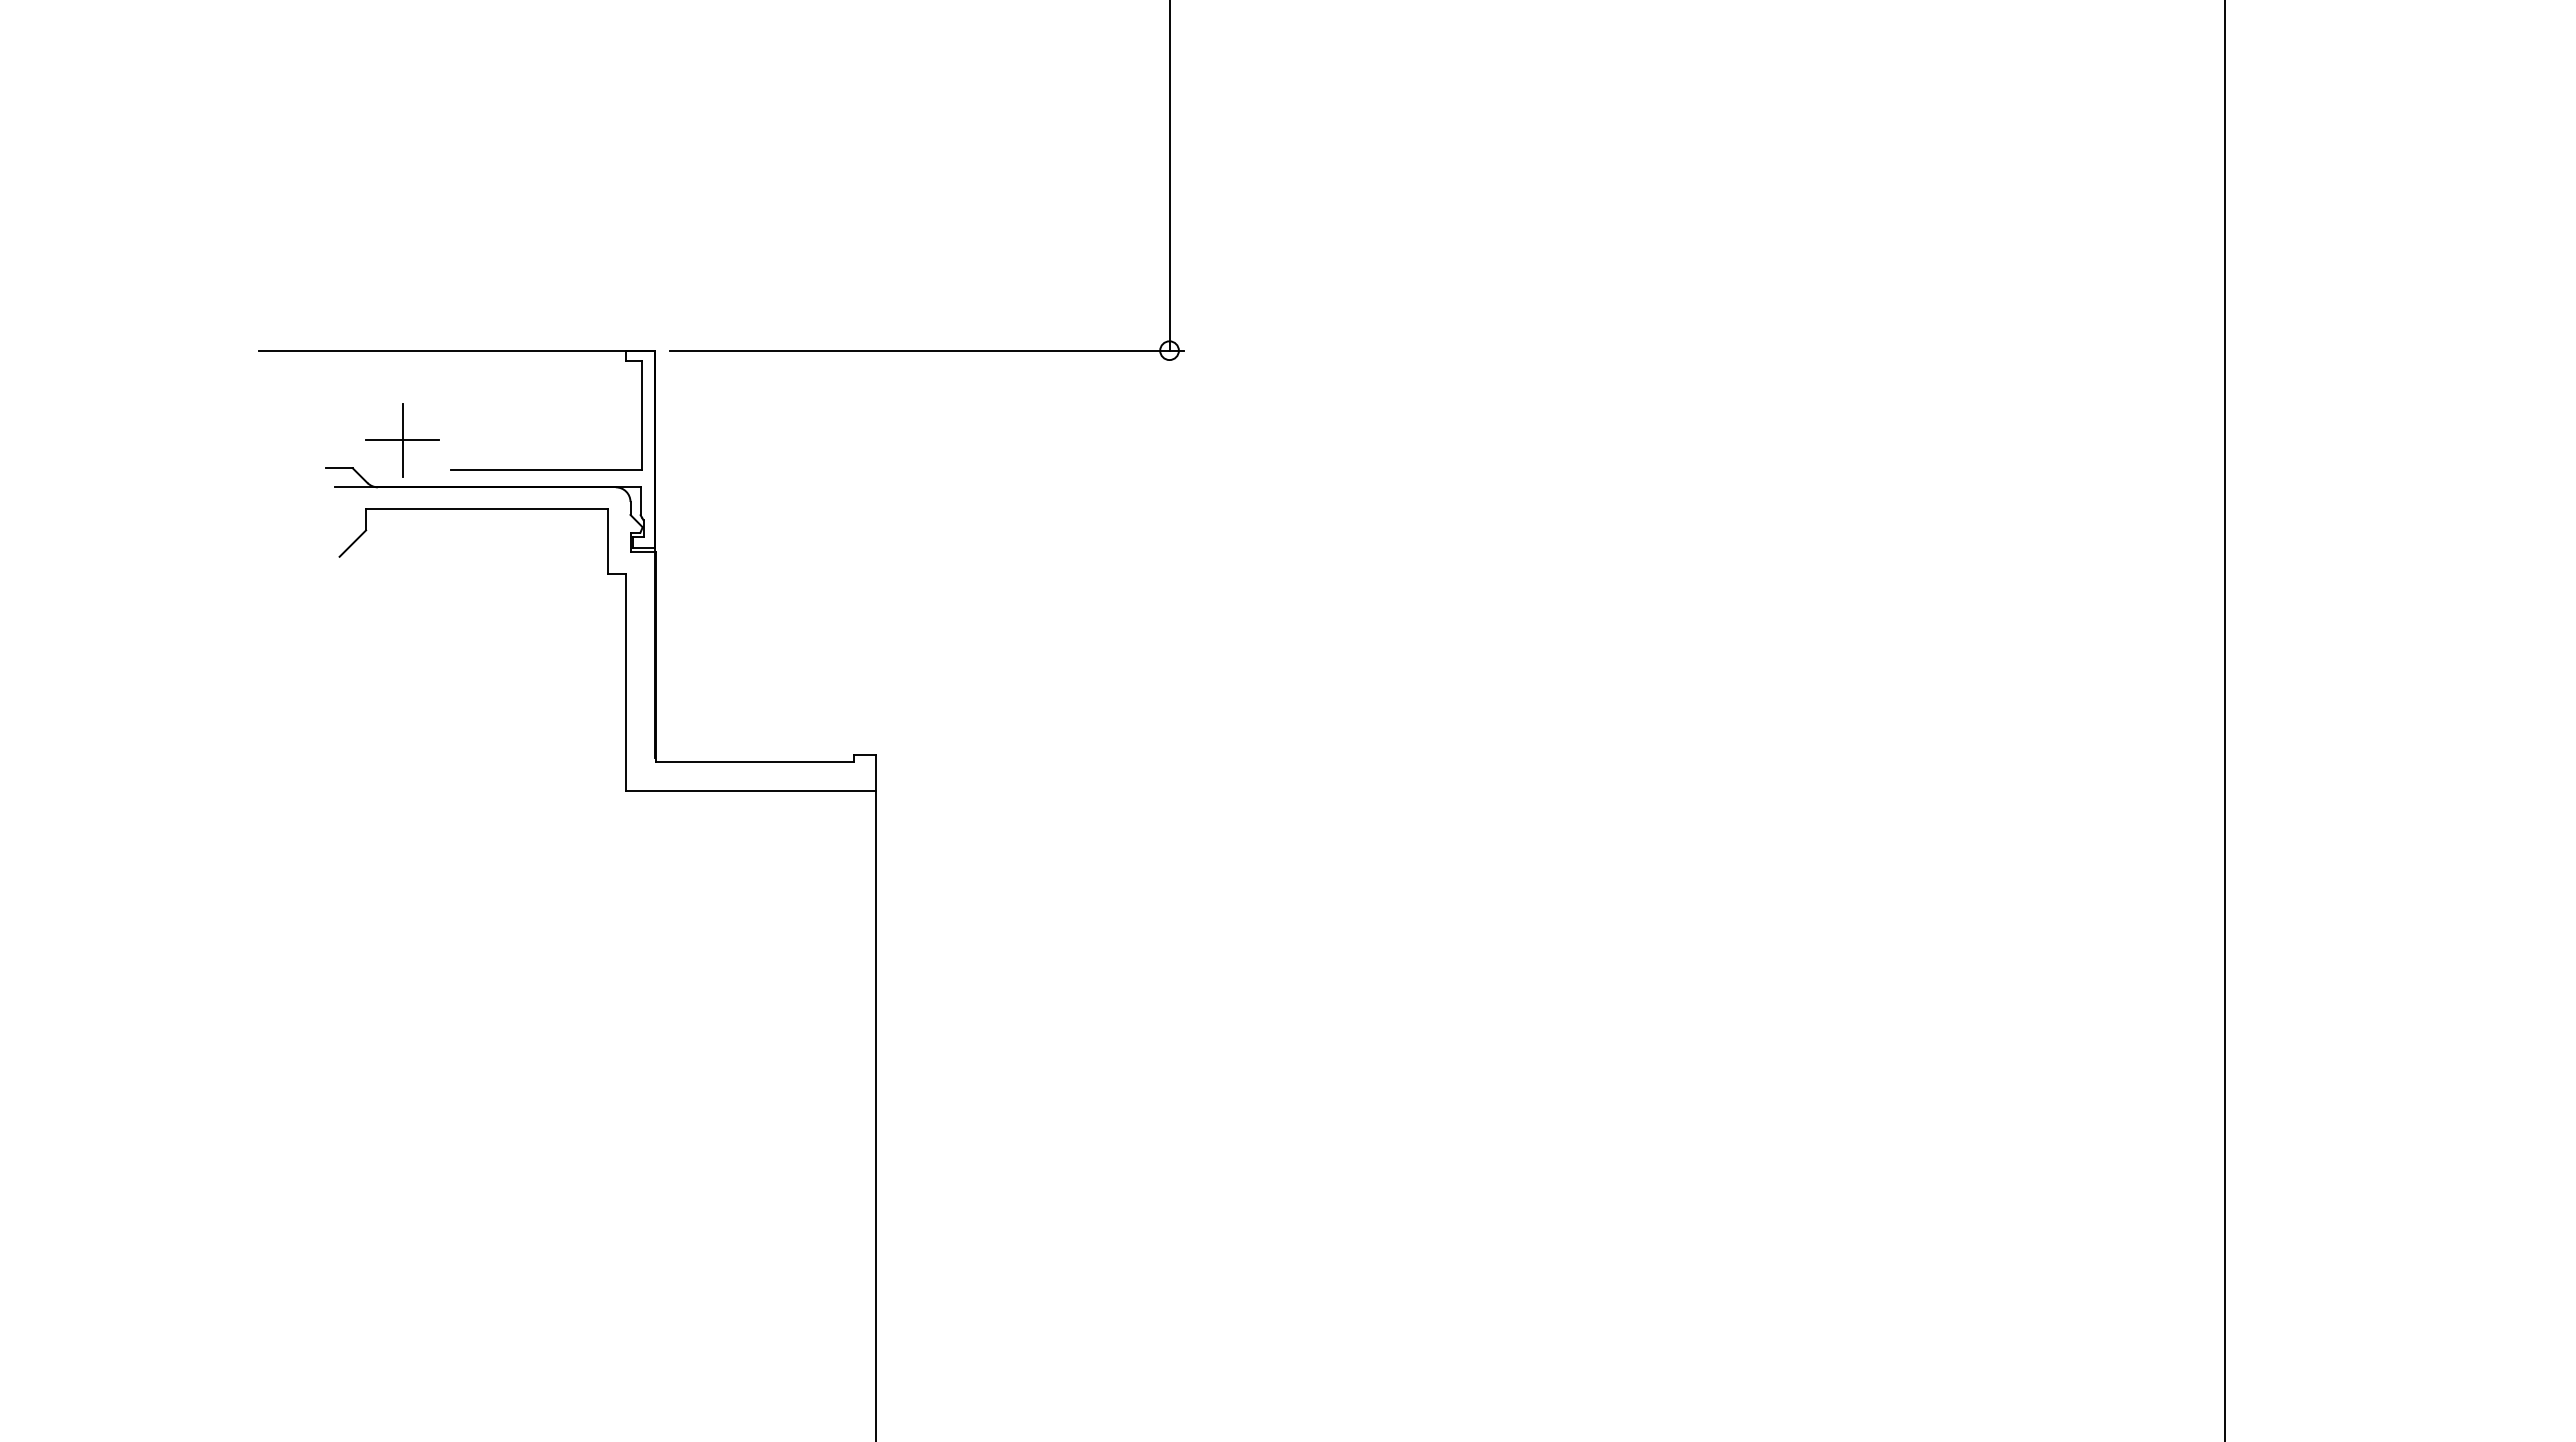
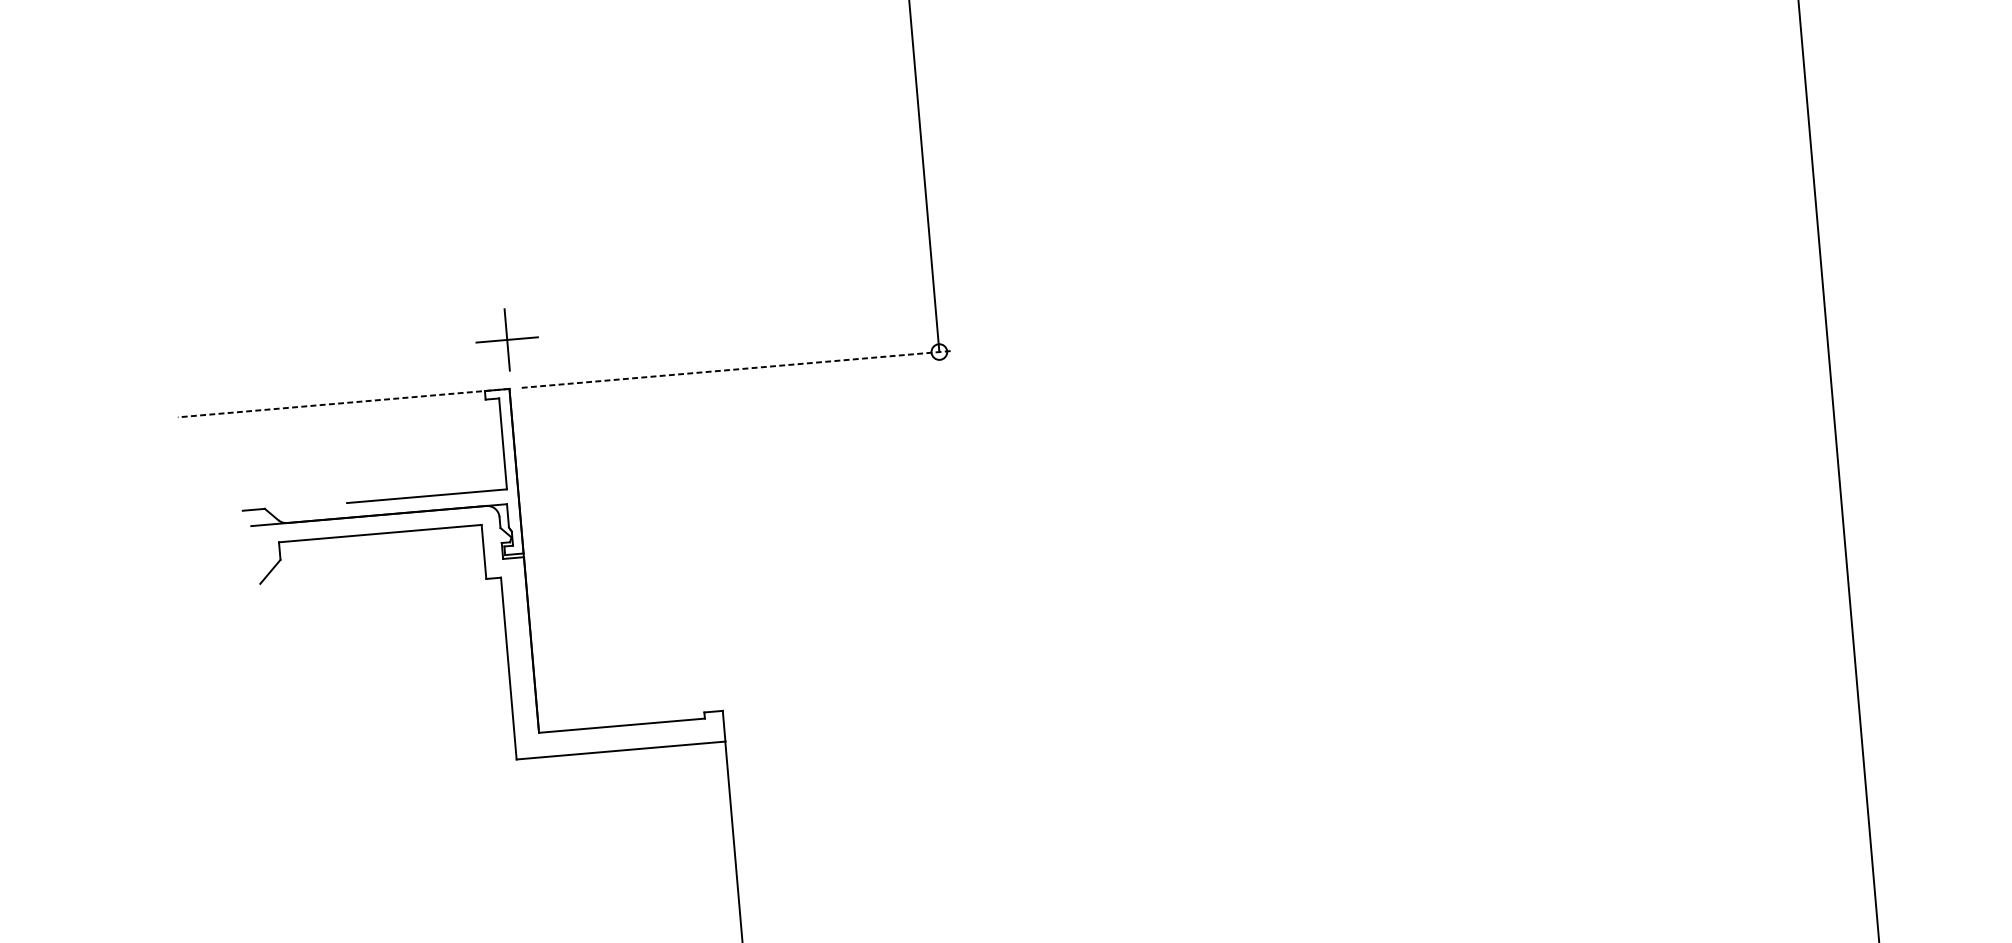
line: (456, 350) -> (343, 403), solid -> dashed
line: (927, 350) -> (736, 369), solid -> dashed
part: (402, 440) -> (507, 340), moved

